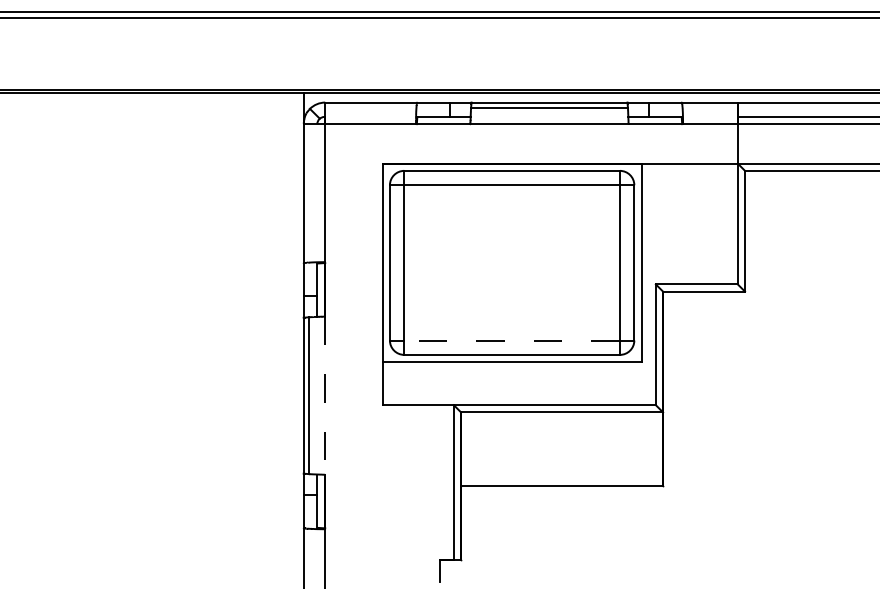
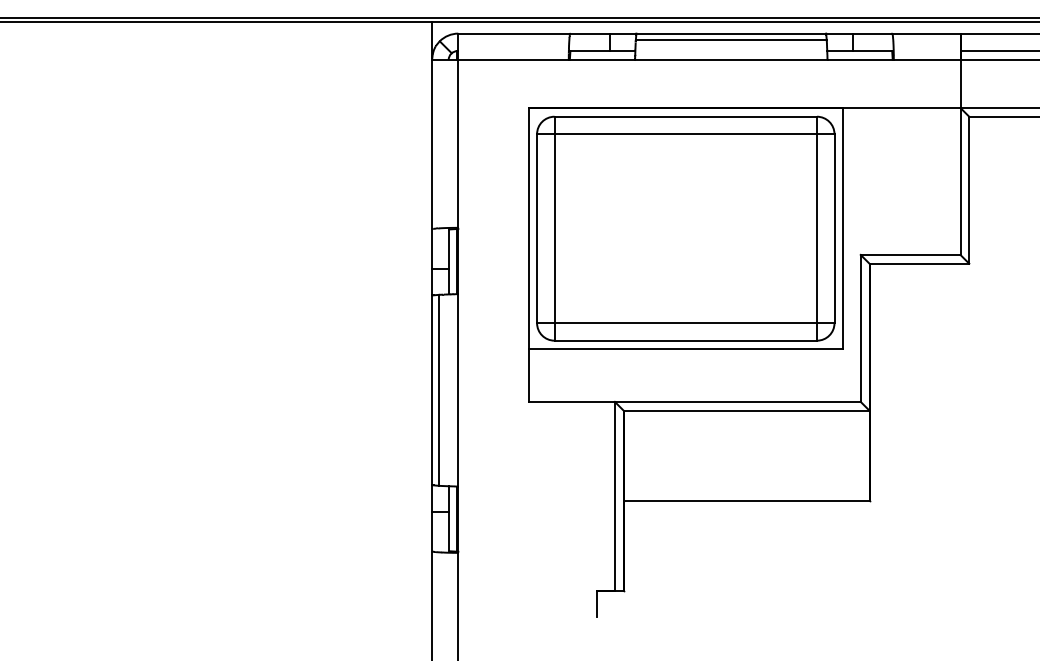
line: (512, 340) -> (686, 323), dashed -> solid
line: (325, 396) -> (458, 391), dashed -> solid

